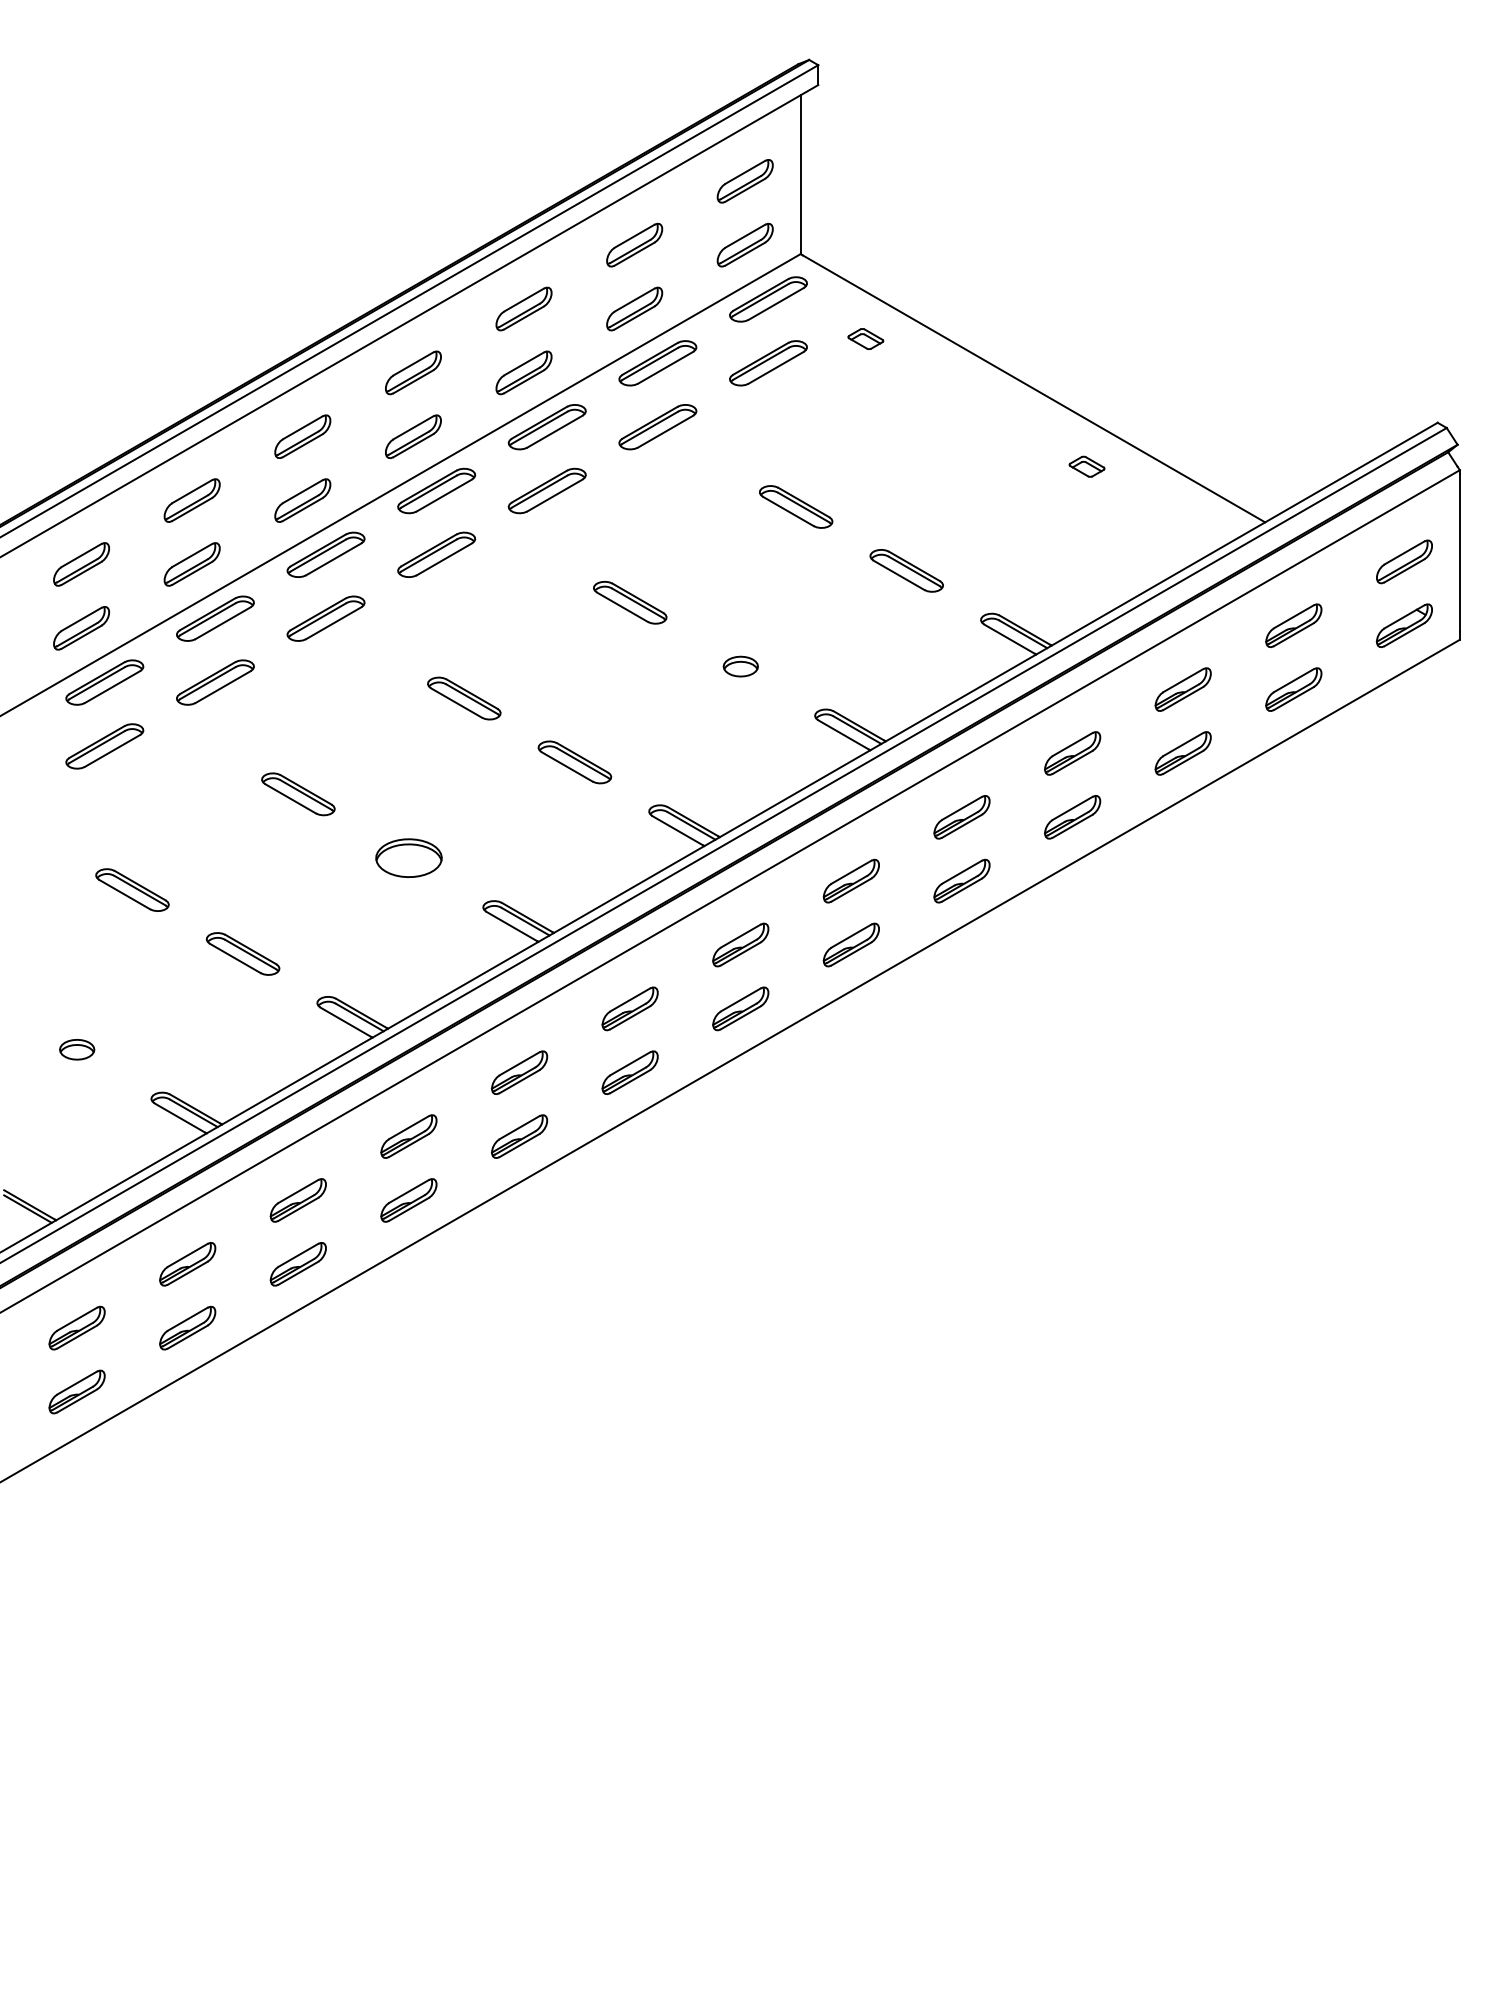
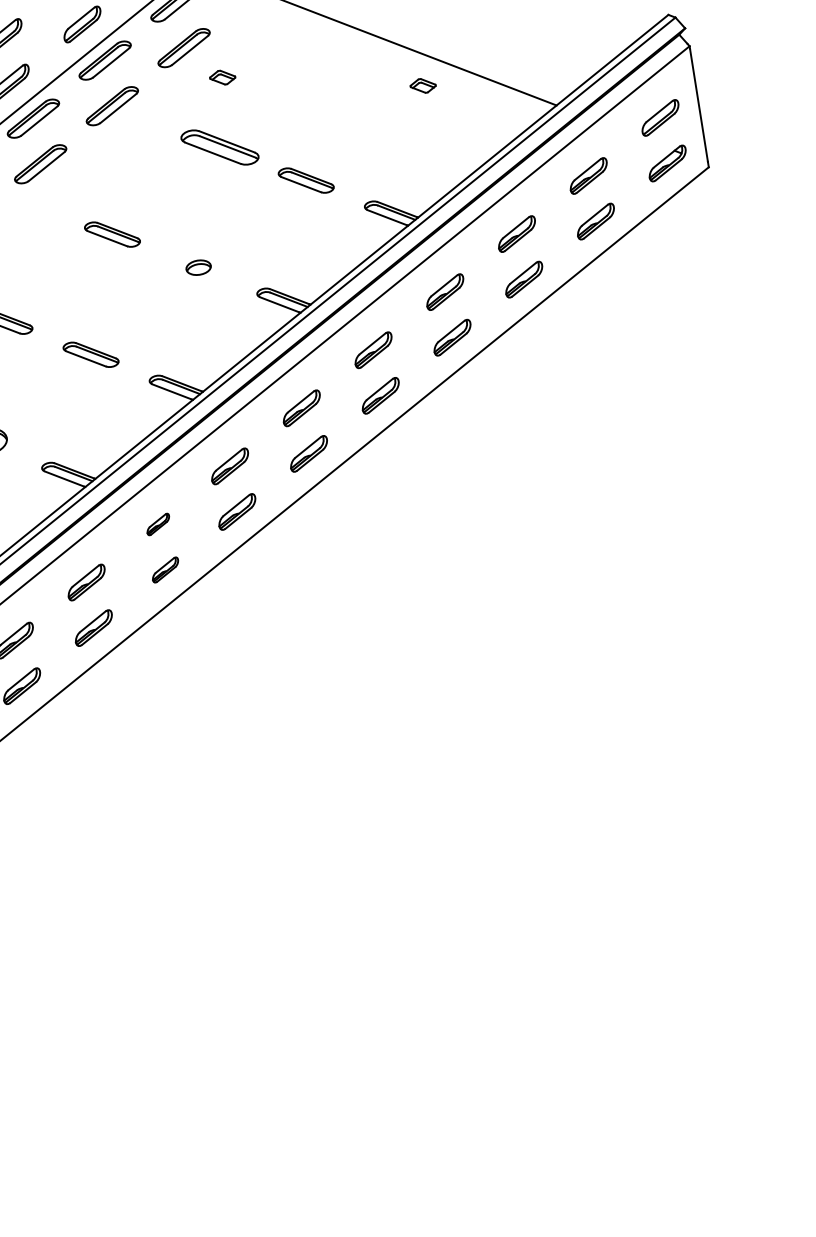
part: (865, 338) -> (222, 77), moved
part: (796, 506) -> (220, 147), size x1.4
part: (629, 1008) -> (157, 524), size x0.6
part: (629, 1072) -> (165, 569), size x0.7

